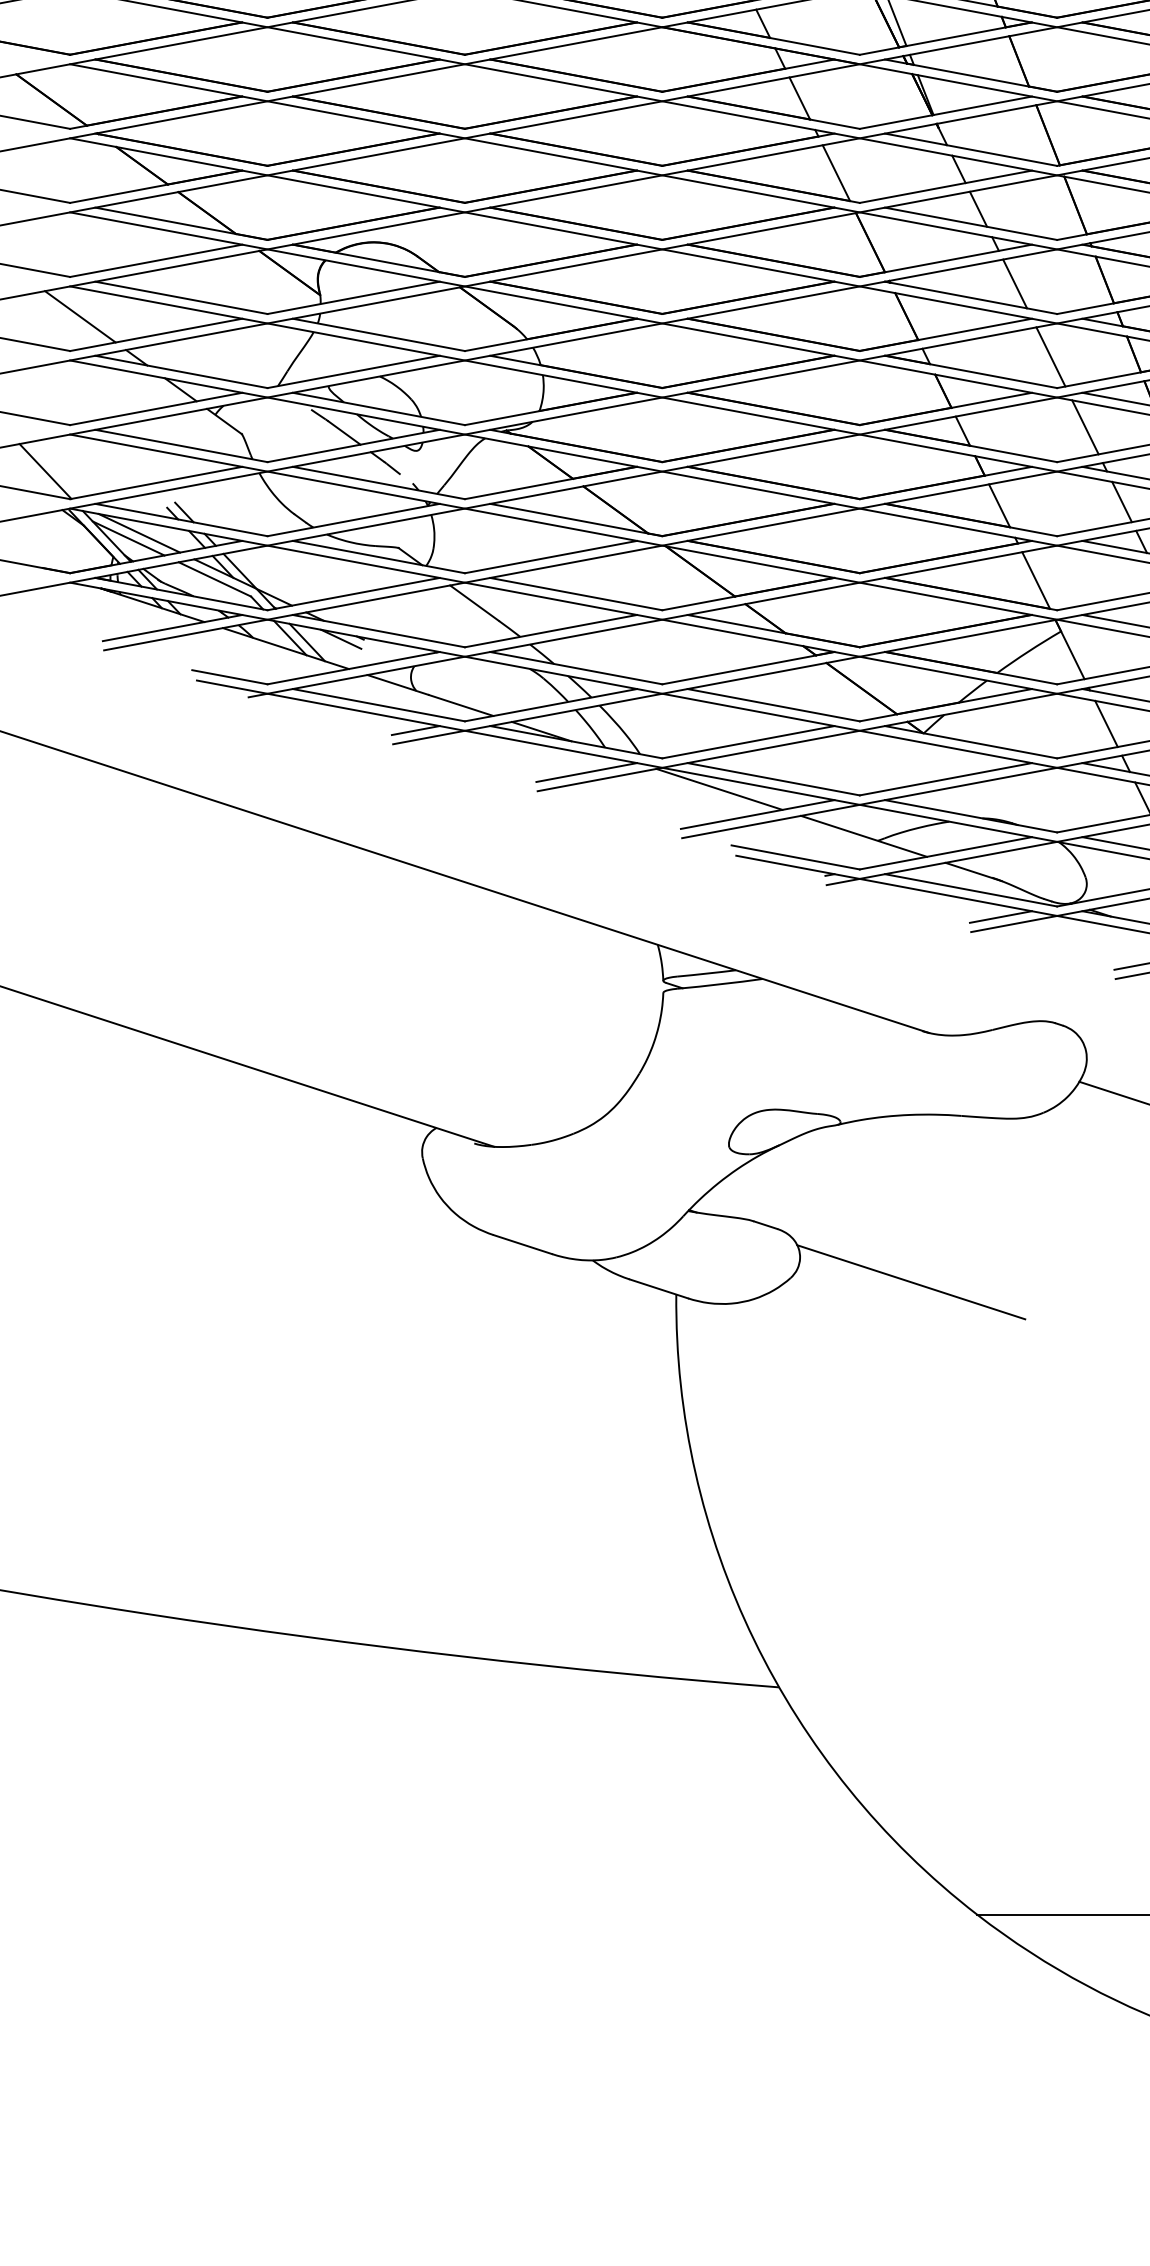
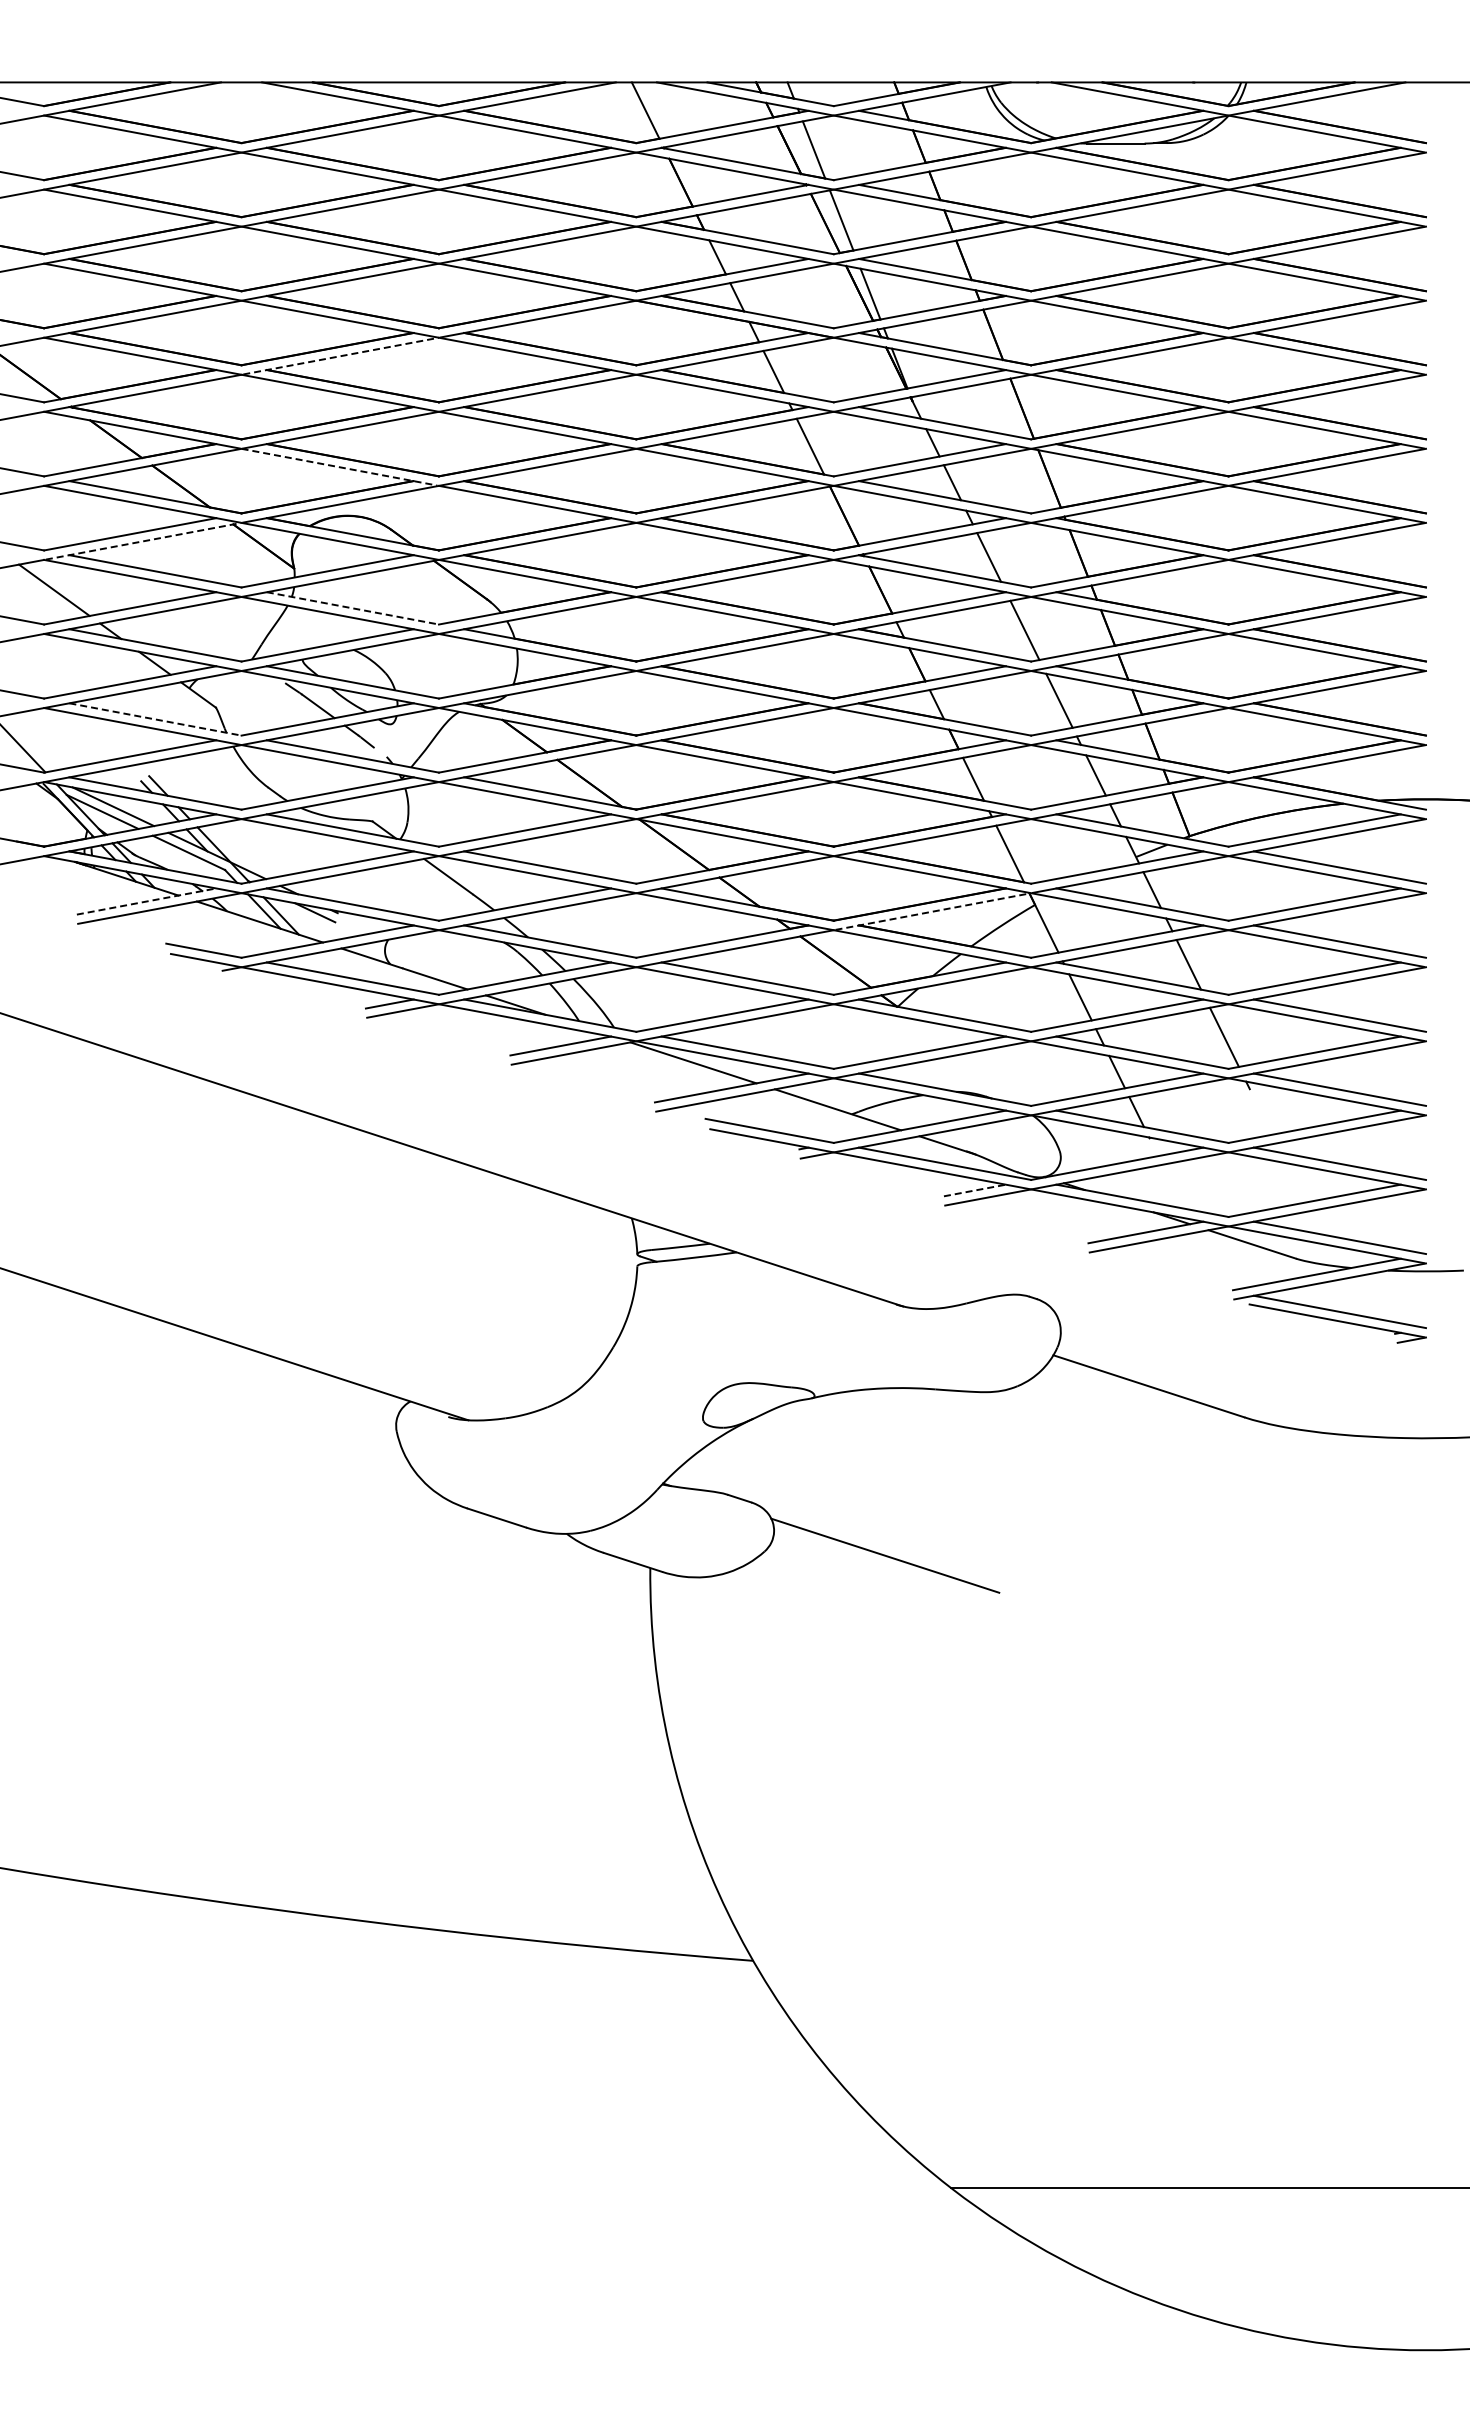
line: (367, 83) -> (341, 356), solid -> dashed
line: (365, 194) -> (339, 467), solid -> dashed
line: (169, 268) -> (143, 541), solid -> dashed
line: (378, 335) -> (352, 608), solid -> dashed
line: (181, 446) -> (155, 719), solid -> dashed
line: (172, 628) -> (146, 901), solid -> dashed
line: (959, 638) -> (933, 911), solid -> dashed
line: (1000, 917) -> (974, 1190), solid -> dashed

